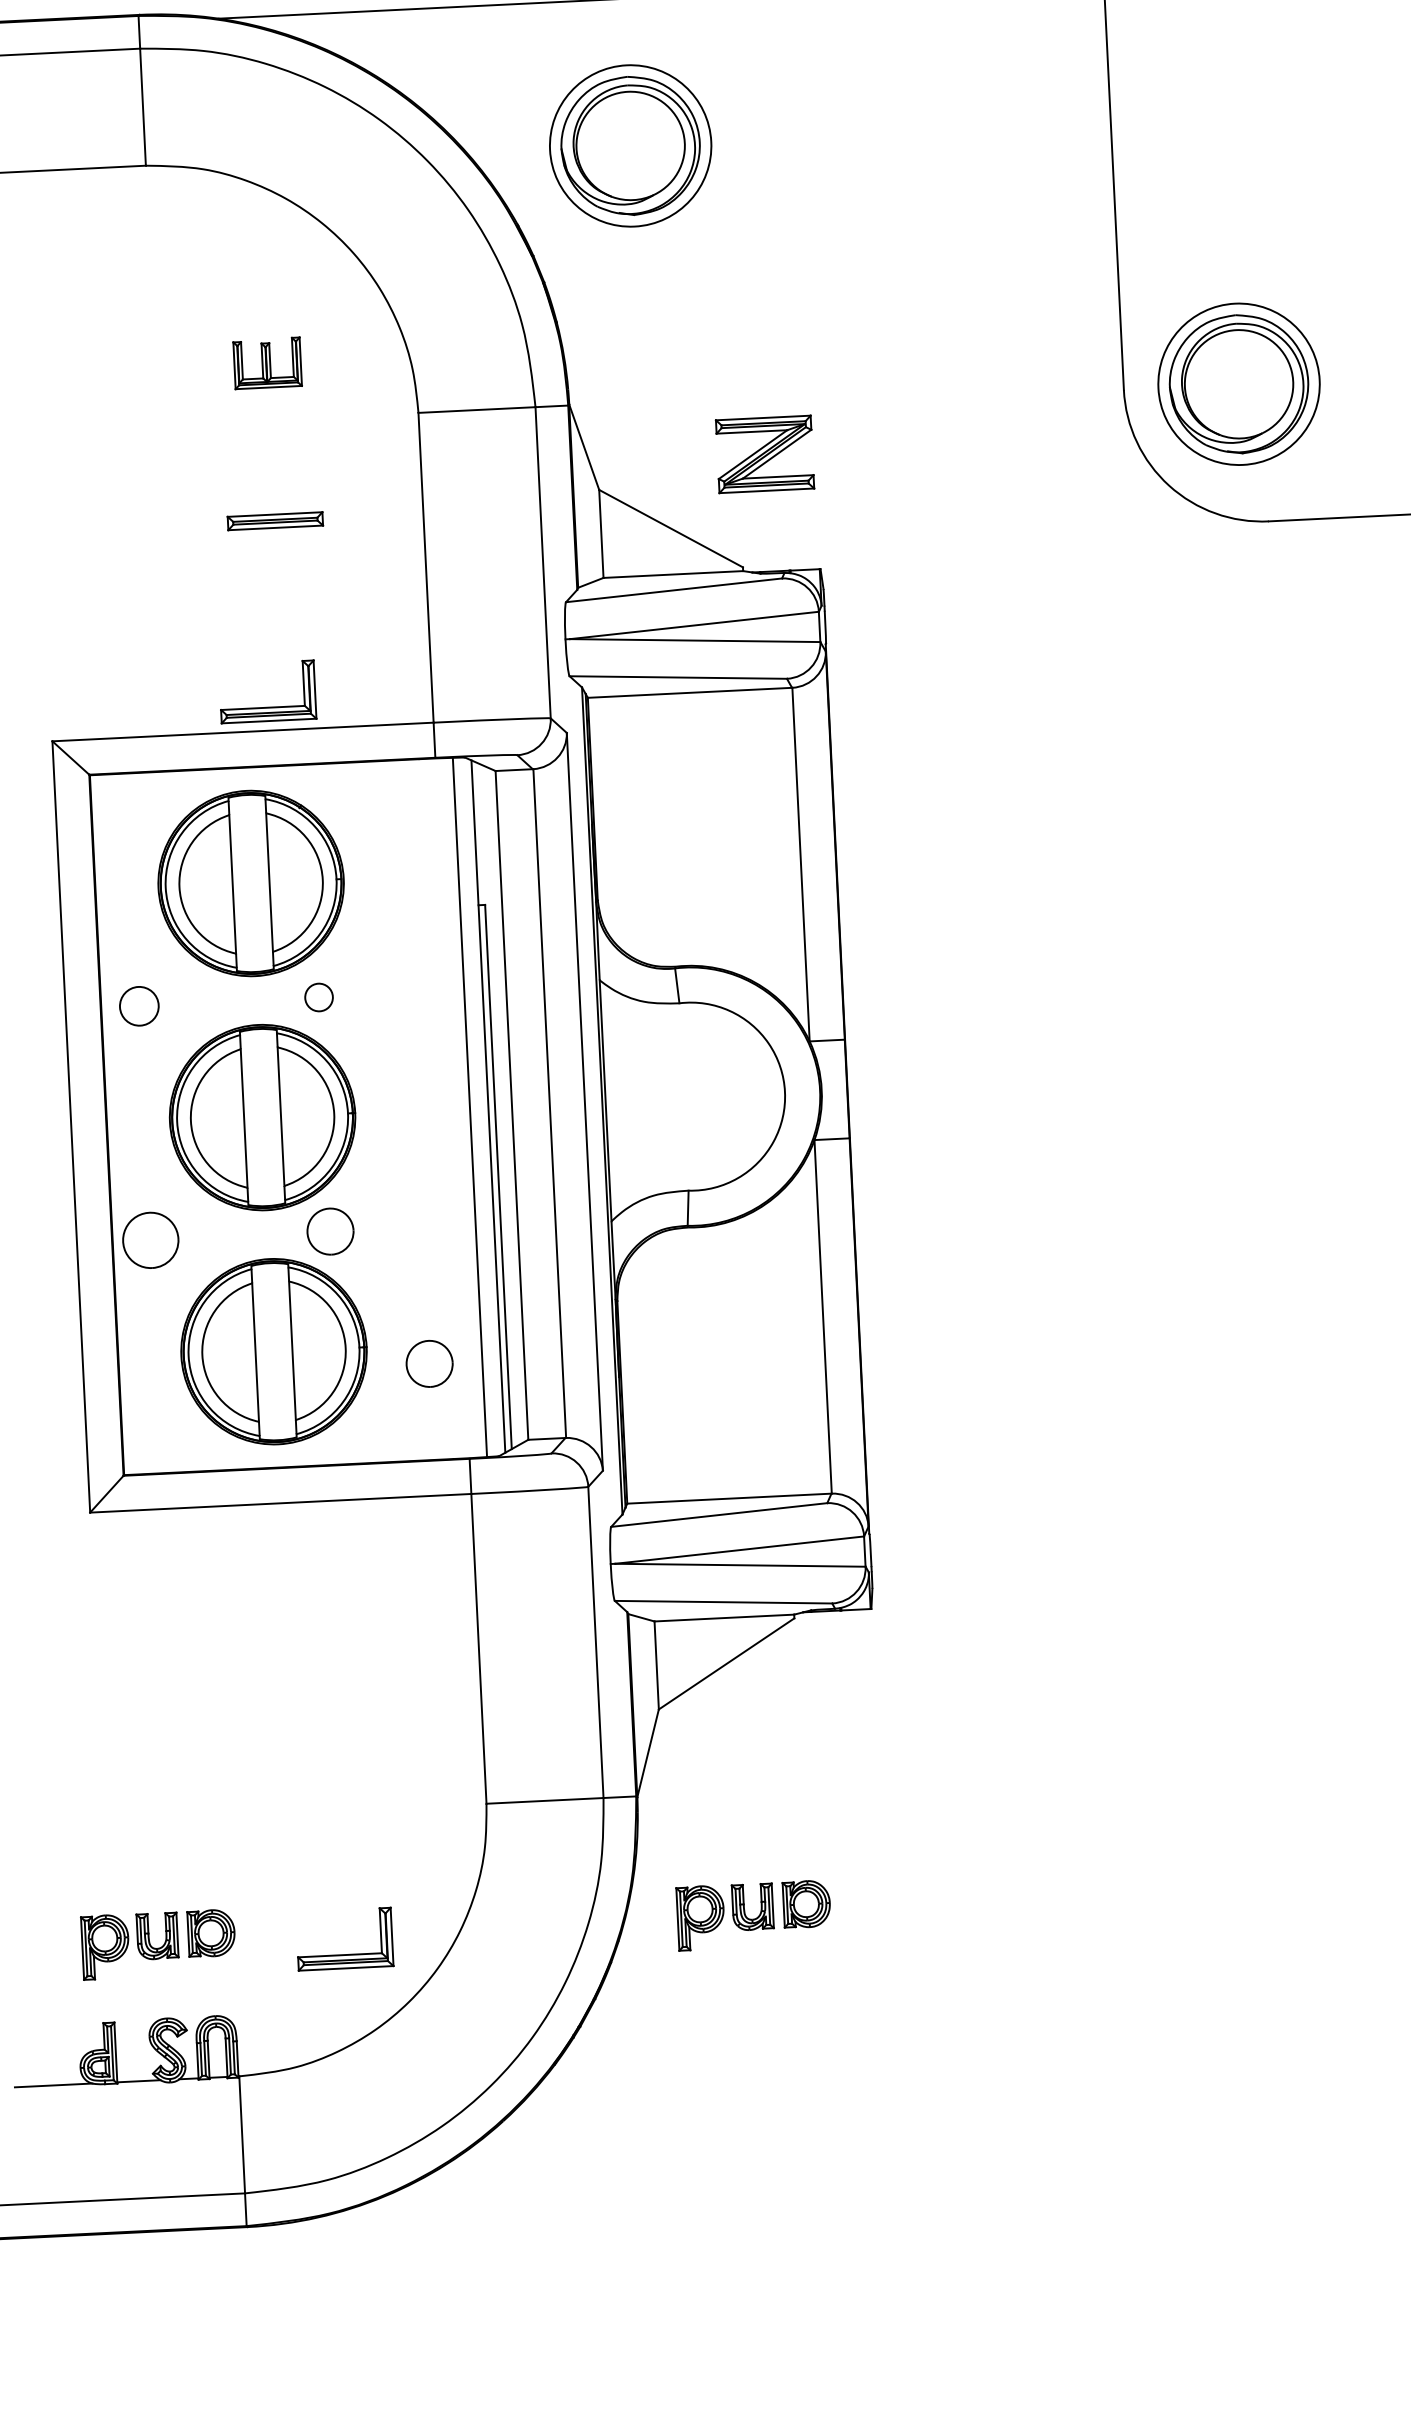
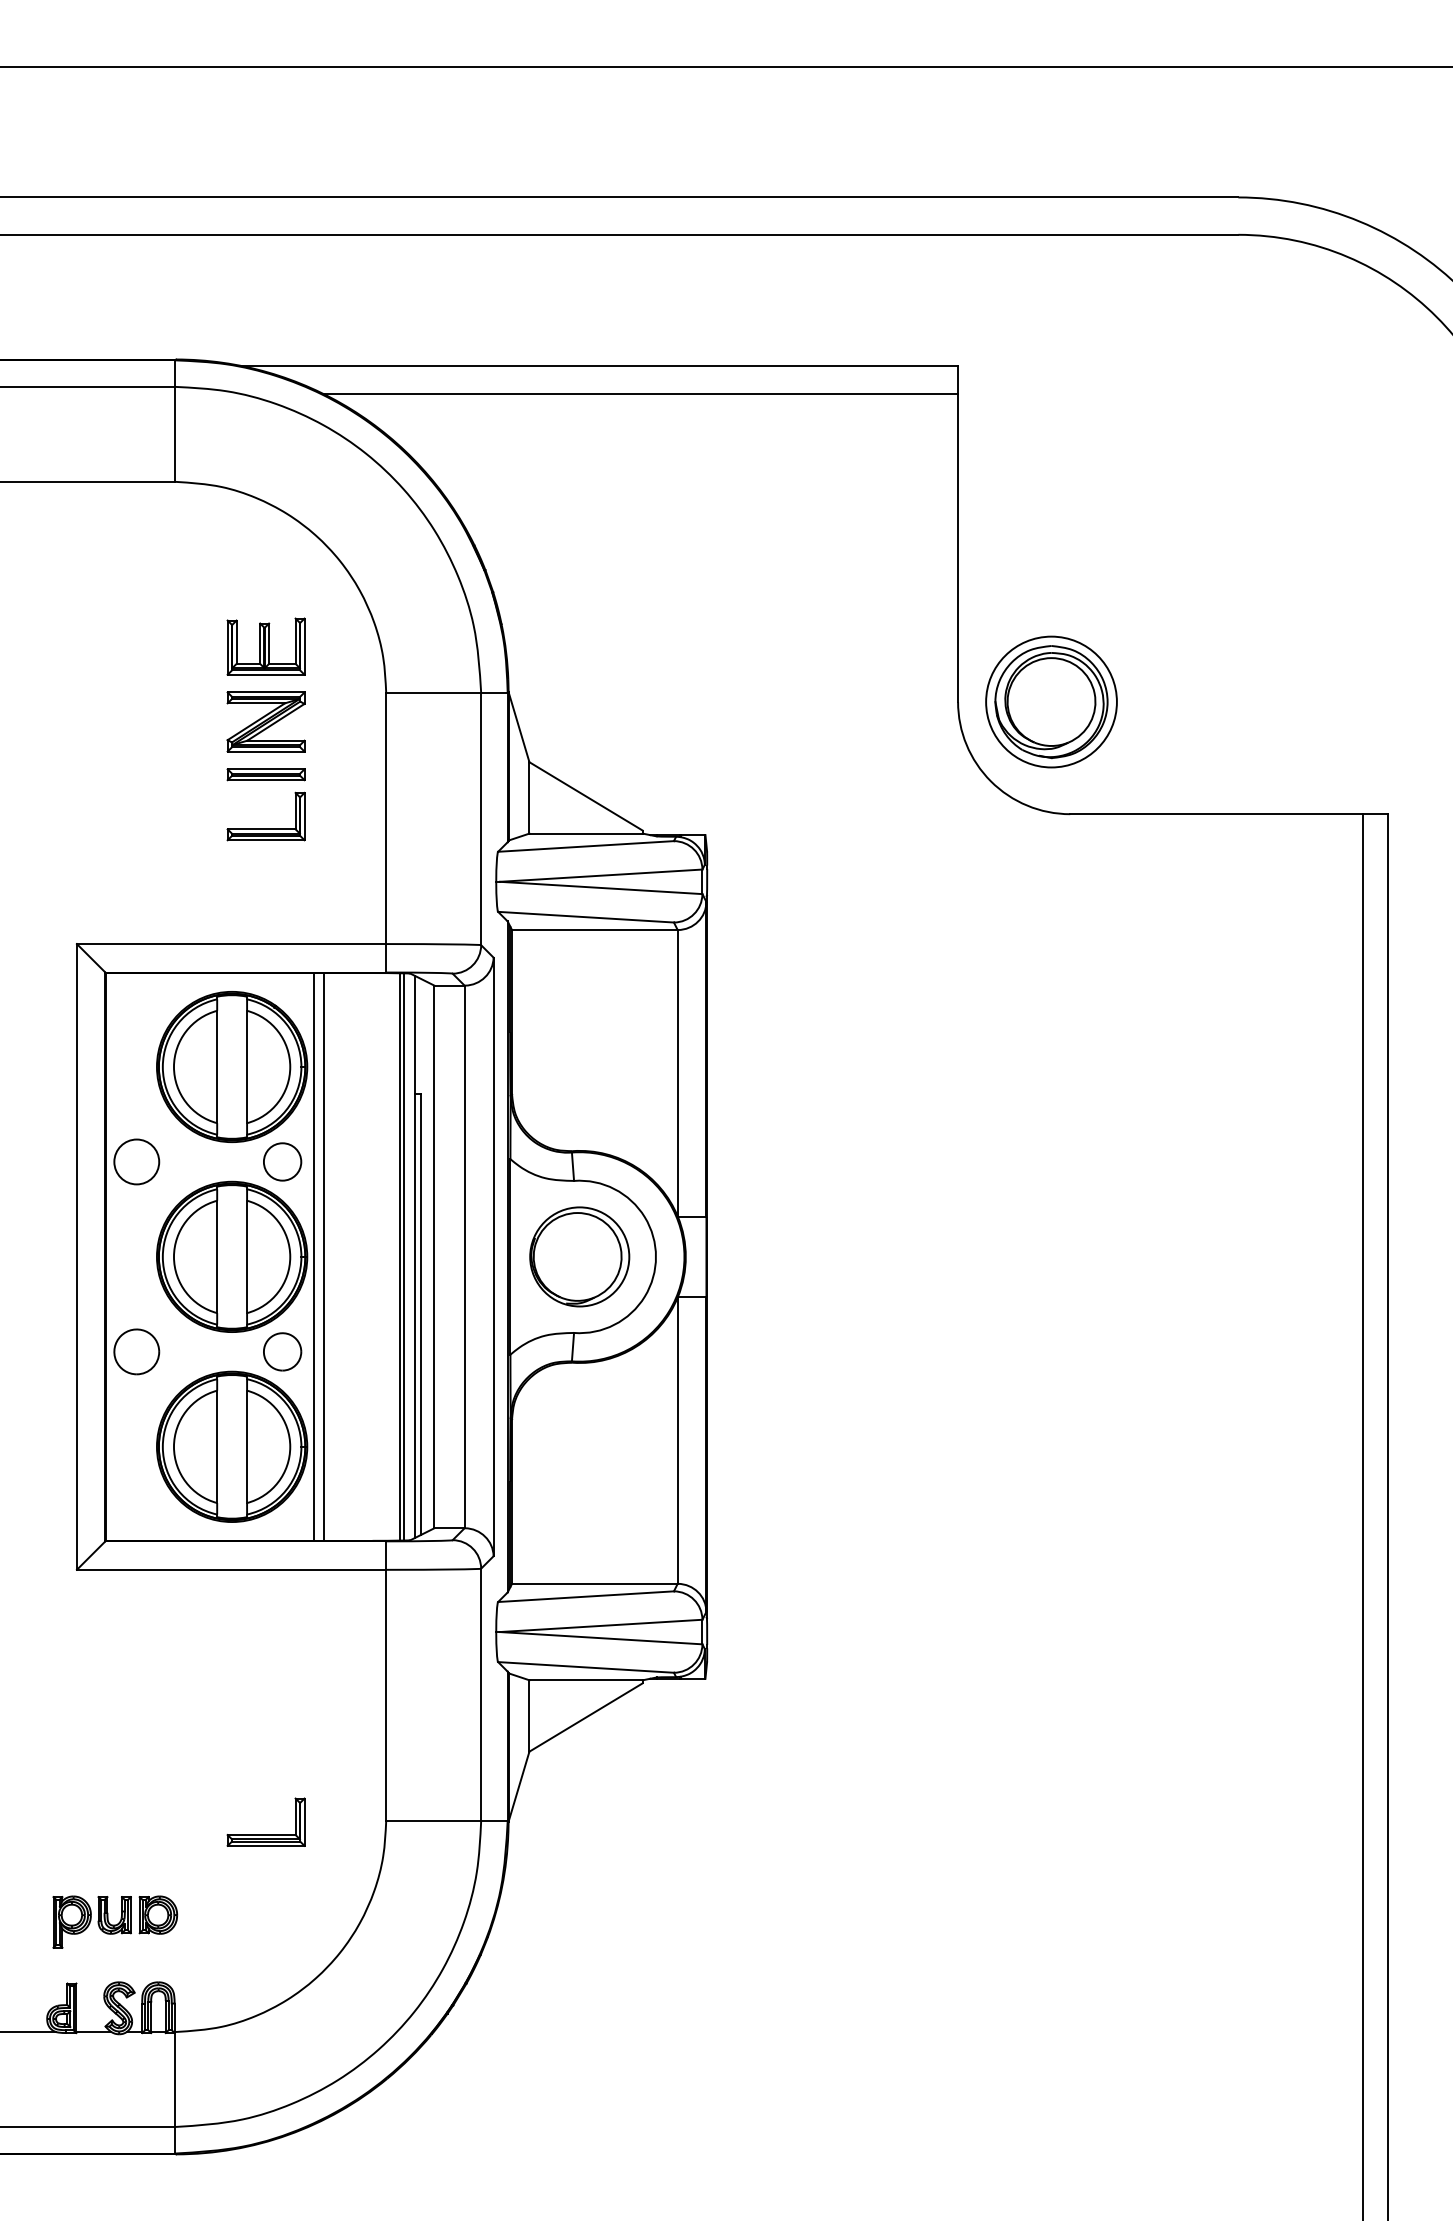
line: (713, 28) -> (640, 393), added
part: (630, 145) -> (568, 484), removed
part: (266, 363) -> (265, 646), size x1.43
part: (764, 453) -> (265, 721), moved
part: (267, 706) -> (265, 828), moved
circle: (318, 996) -> (282, 1161), size x1.67
circle: (138, 1005) -> (136, 1161), size x1.43
part: (690, 1096) -> (579, 1256), added
line: (475, 1106) -> (404, 1256), added
line: (376, 1111) -> (324, 1256), added
line: (362, 1112) -> (313, 1256), added
part: (429, 1363) -> (357, 1462), removed
part: (754, 1914) -> (598, 1921), removed
part: (344, 1954) -> (265, 1834), moved

